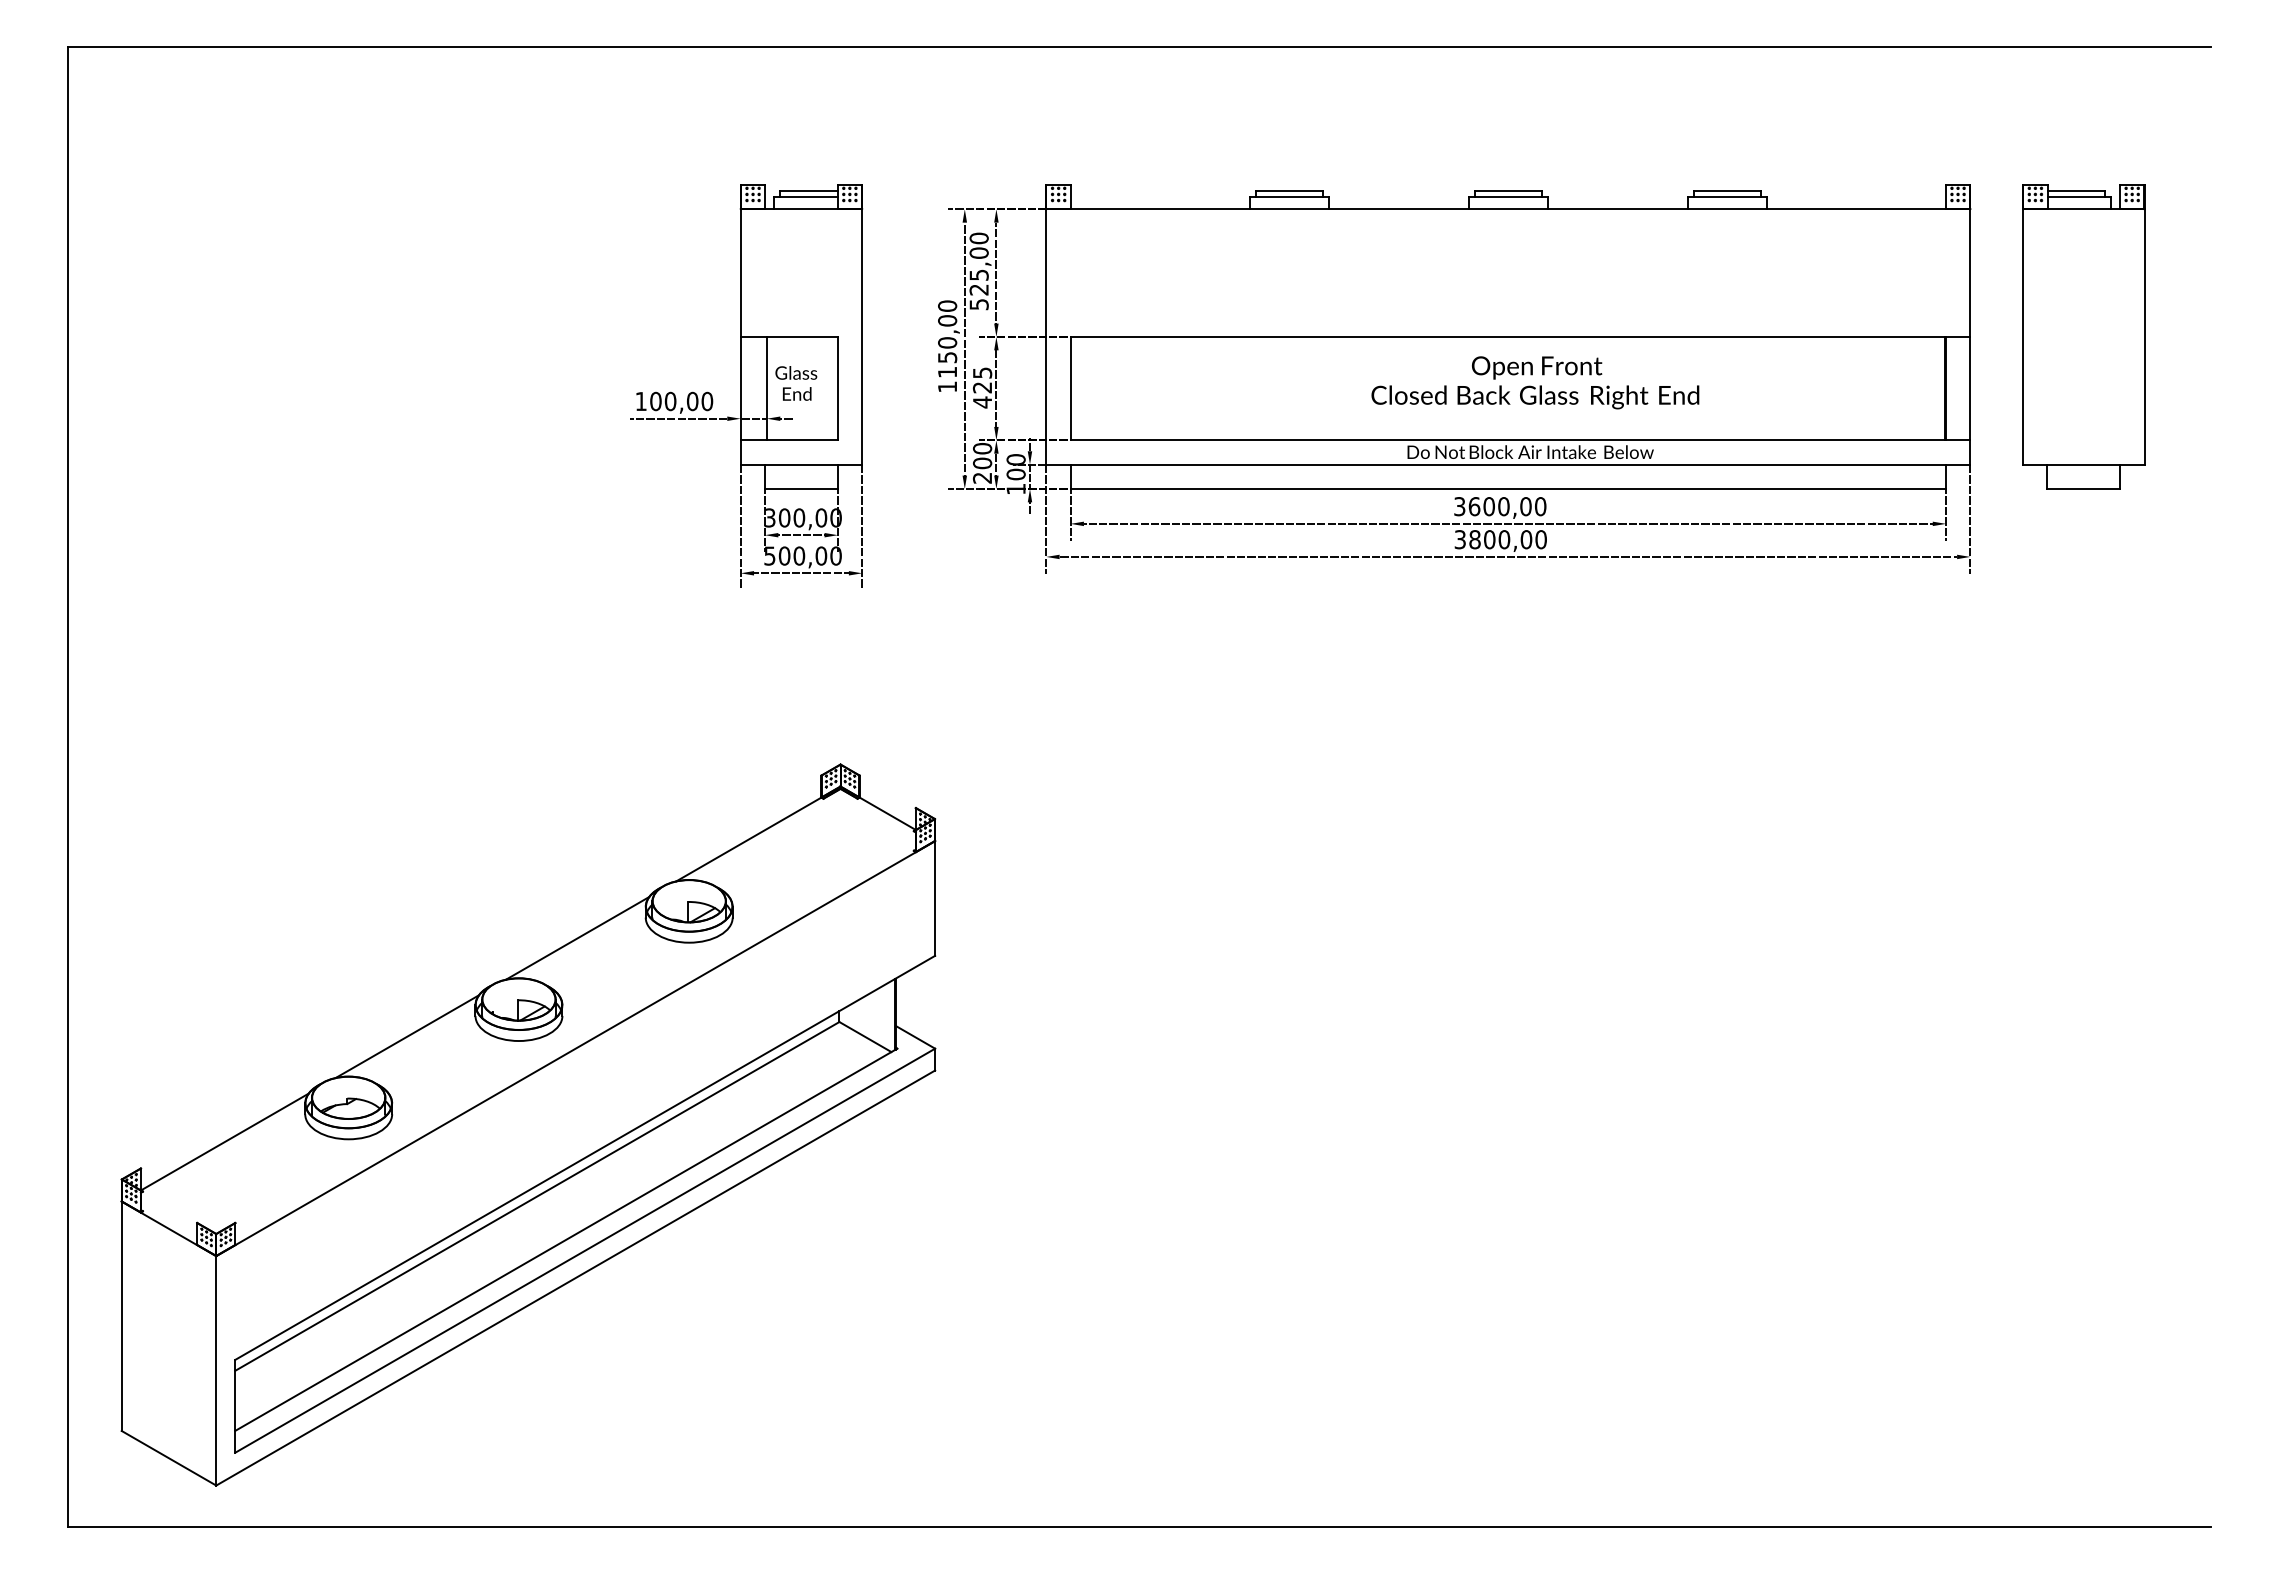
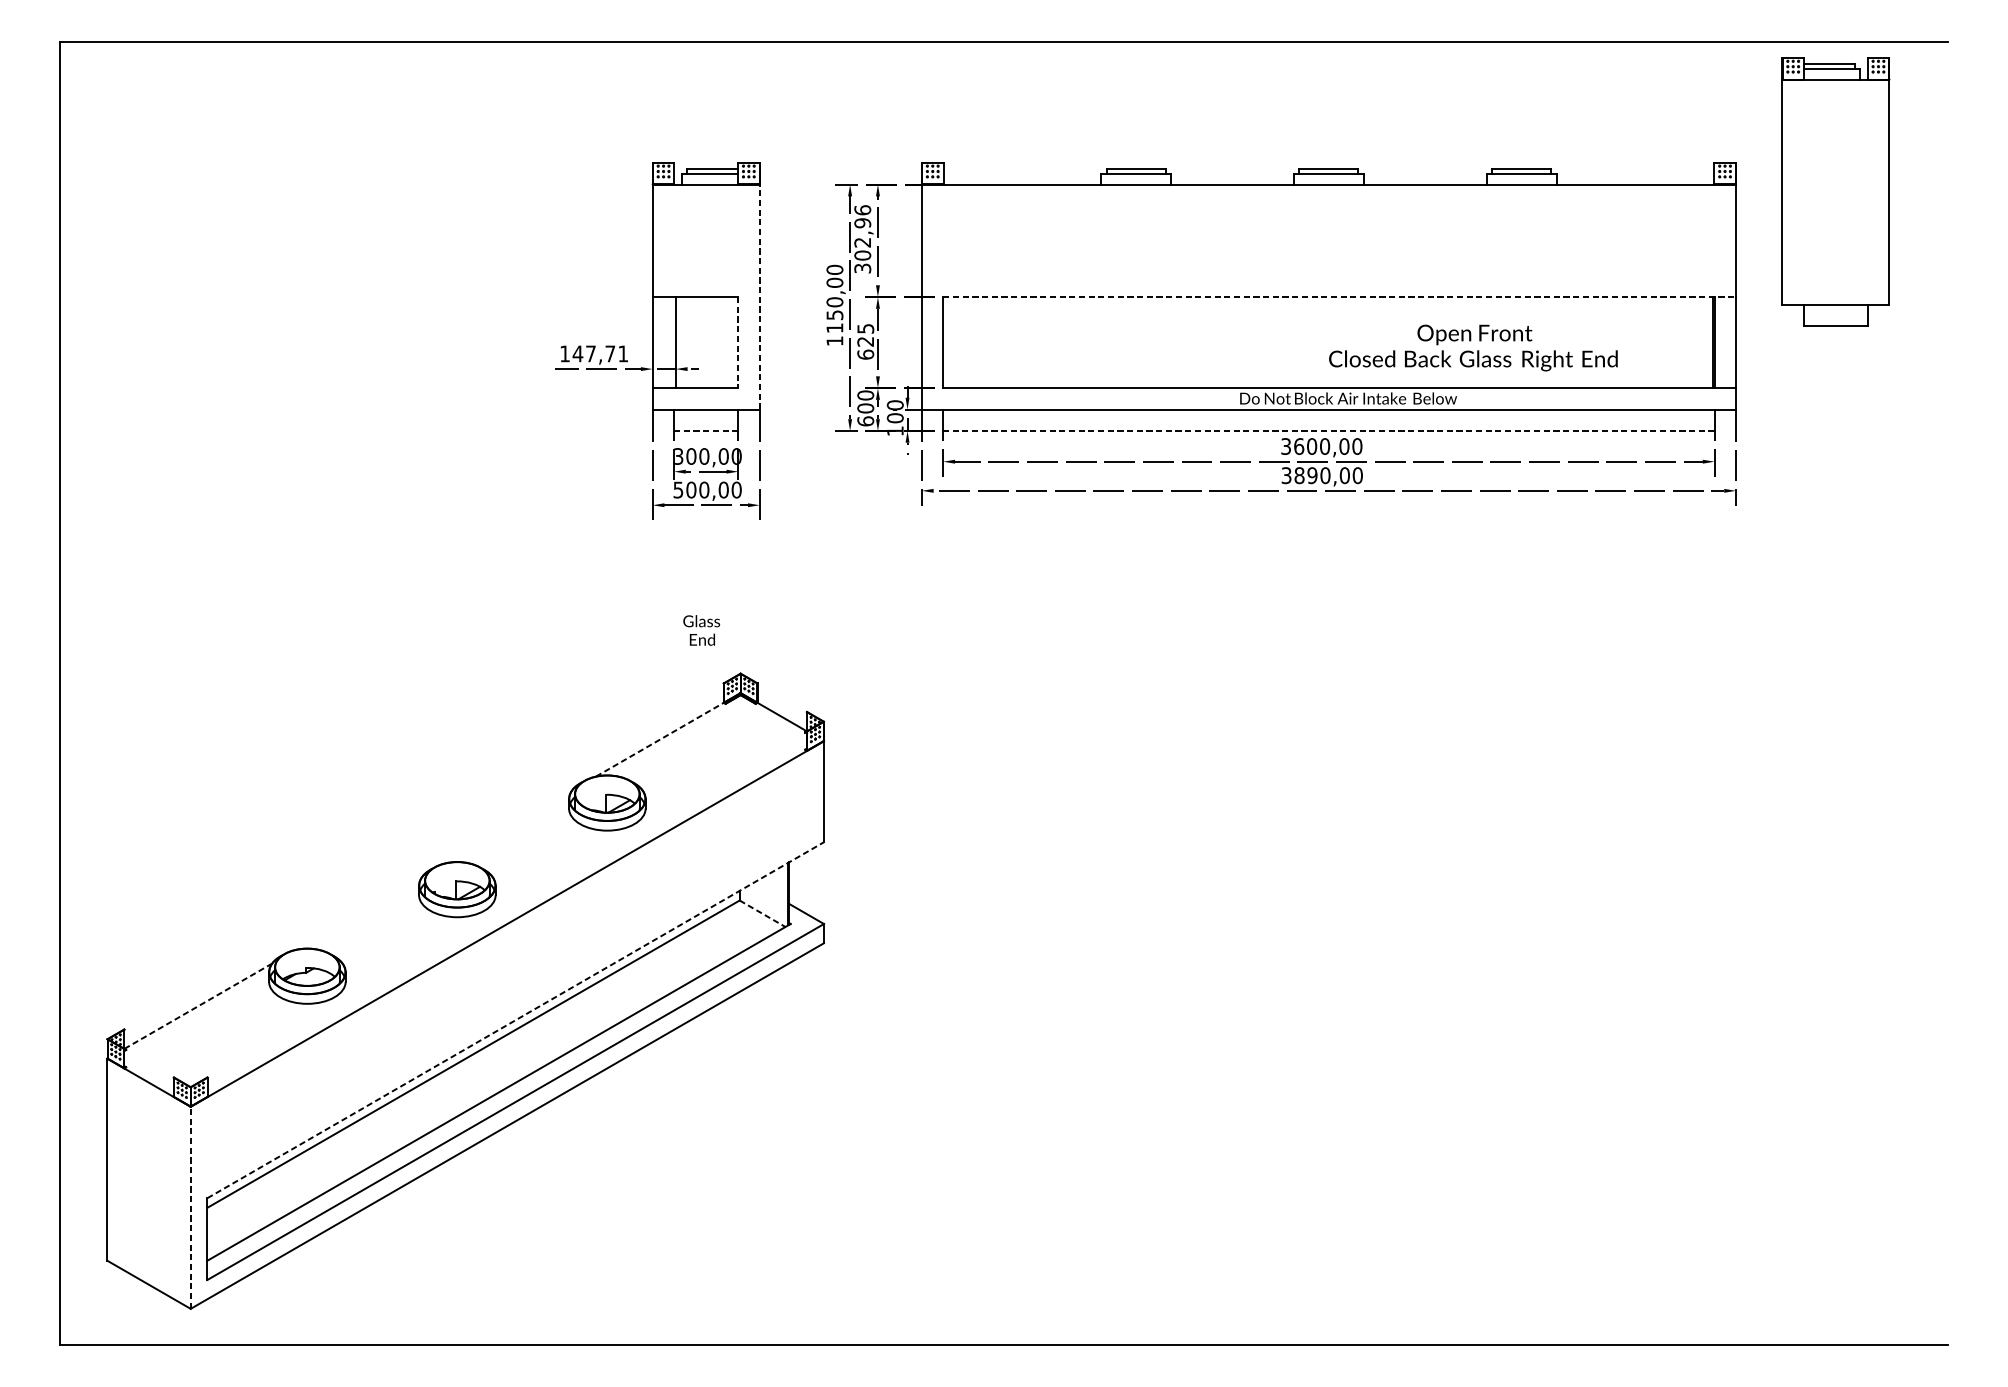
text: (978, 270) -> (862, 238), 525,00 -> 302,96
line: (862, 336) -> (759, 296), solid -> dashed
line: (1520, 336) -> (1339, 296), solid -> dashed
part: (2083, 336) -> (1835, 191), moved
text: (1535, 382) -> (1473, 347), moved
text: (796, 383) -> (701, 630), moved
line: (837, 388) -> (737, 342), solid -> dashed
text: (681, 401) -> (600, 353), 100,00 -> 147,71
text: (982, 402) -> (865, 354), 425 -> 625
text: (982, 477) -> (865, 420), 200 -> 600
line: (800, 488) -> (705, 430), solid -> dashed
line: (1508, 488) -> (1329, 430), solid -> dashed
text: (1489, 539) -> (1312, 475), 3800,00 -> 3890,00
line: (748, 839) -> (659, 739), solid -> dashed
line: (577, 938) -> (508, 826), removed
line: (406, 1036) -> (358, 913), removed
line: (865, 1037) -> (762, 914), solid -> dashed
line: (224, 1142) -> (197, 1006), solid -> dashed
line: (585, 1157) -> (515, 1019), solid -> dashed
line: (216, 1370) -> (190, 1207), solid -> dashed

